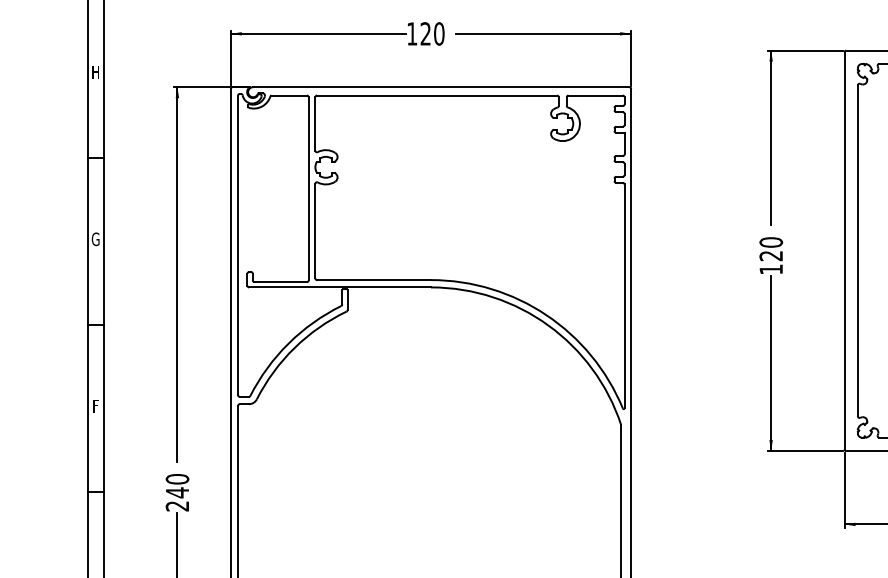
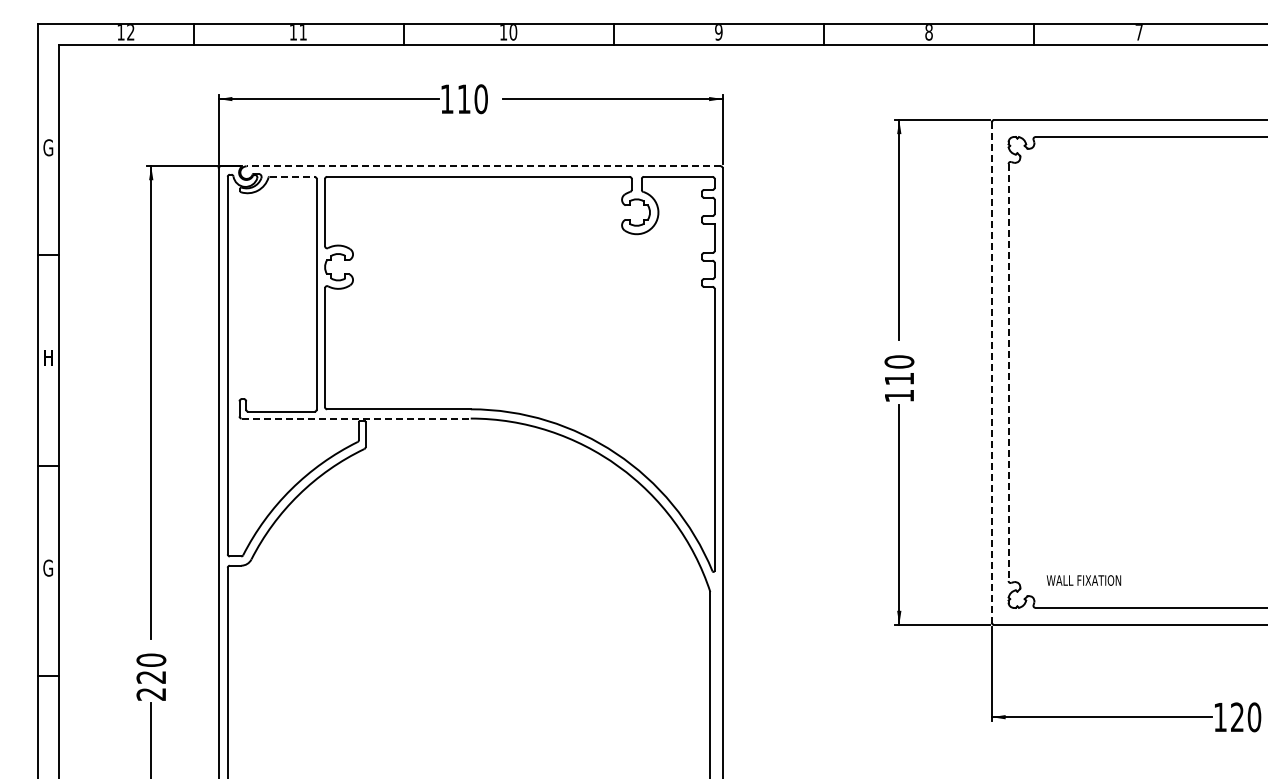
text: (425, 33) -> (463, 98), 120 -> 110
text: (95, 72) -> (48, 147), H -> G
line: (441, 87) -> (483, 166), solid -> dashed
line: (289, 95) -> (292, 176), solid -> dashed
text: (95, 238) -> (48, 357), G -> H
line: (844, 250) -> (991, 372), solid -> dashed
line: (857, 250) -> (1008, 372), solid -> dashed
text: (770, 256) -> (898, 379), 120 -> 110
line: (340, 287) -> (356, 418), solid -> dashed
text: (95, 405) -> (47, 567), F -> G
text: (176, 492) -> (150, 677), 240 -> 220

